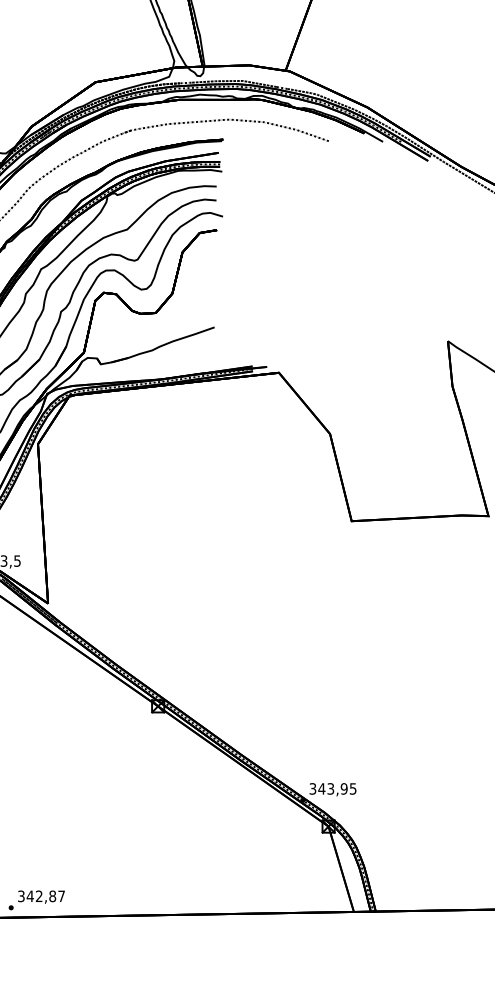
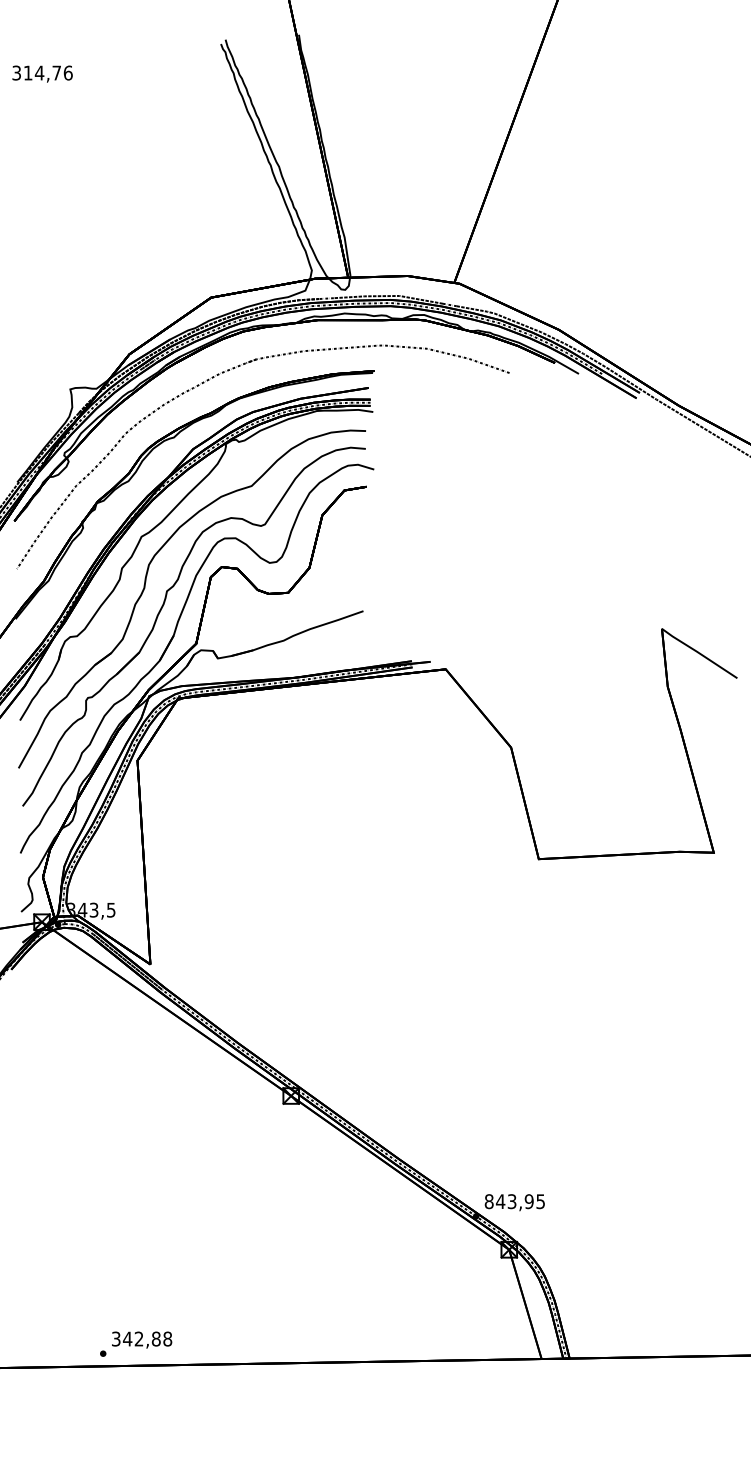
text: (312, 788) -> (488, 1201), 343,95 -> 843,95
text: (61, 895) -> (167, 1338), 342,87 -> 342,88

